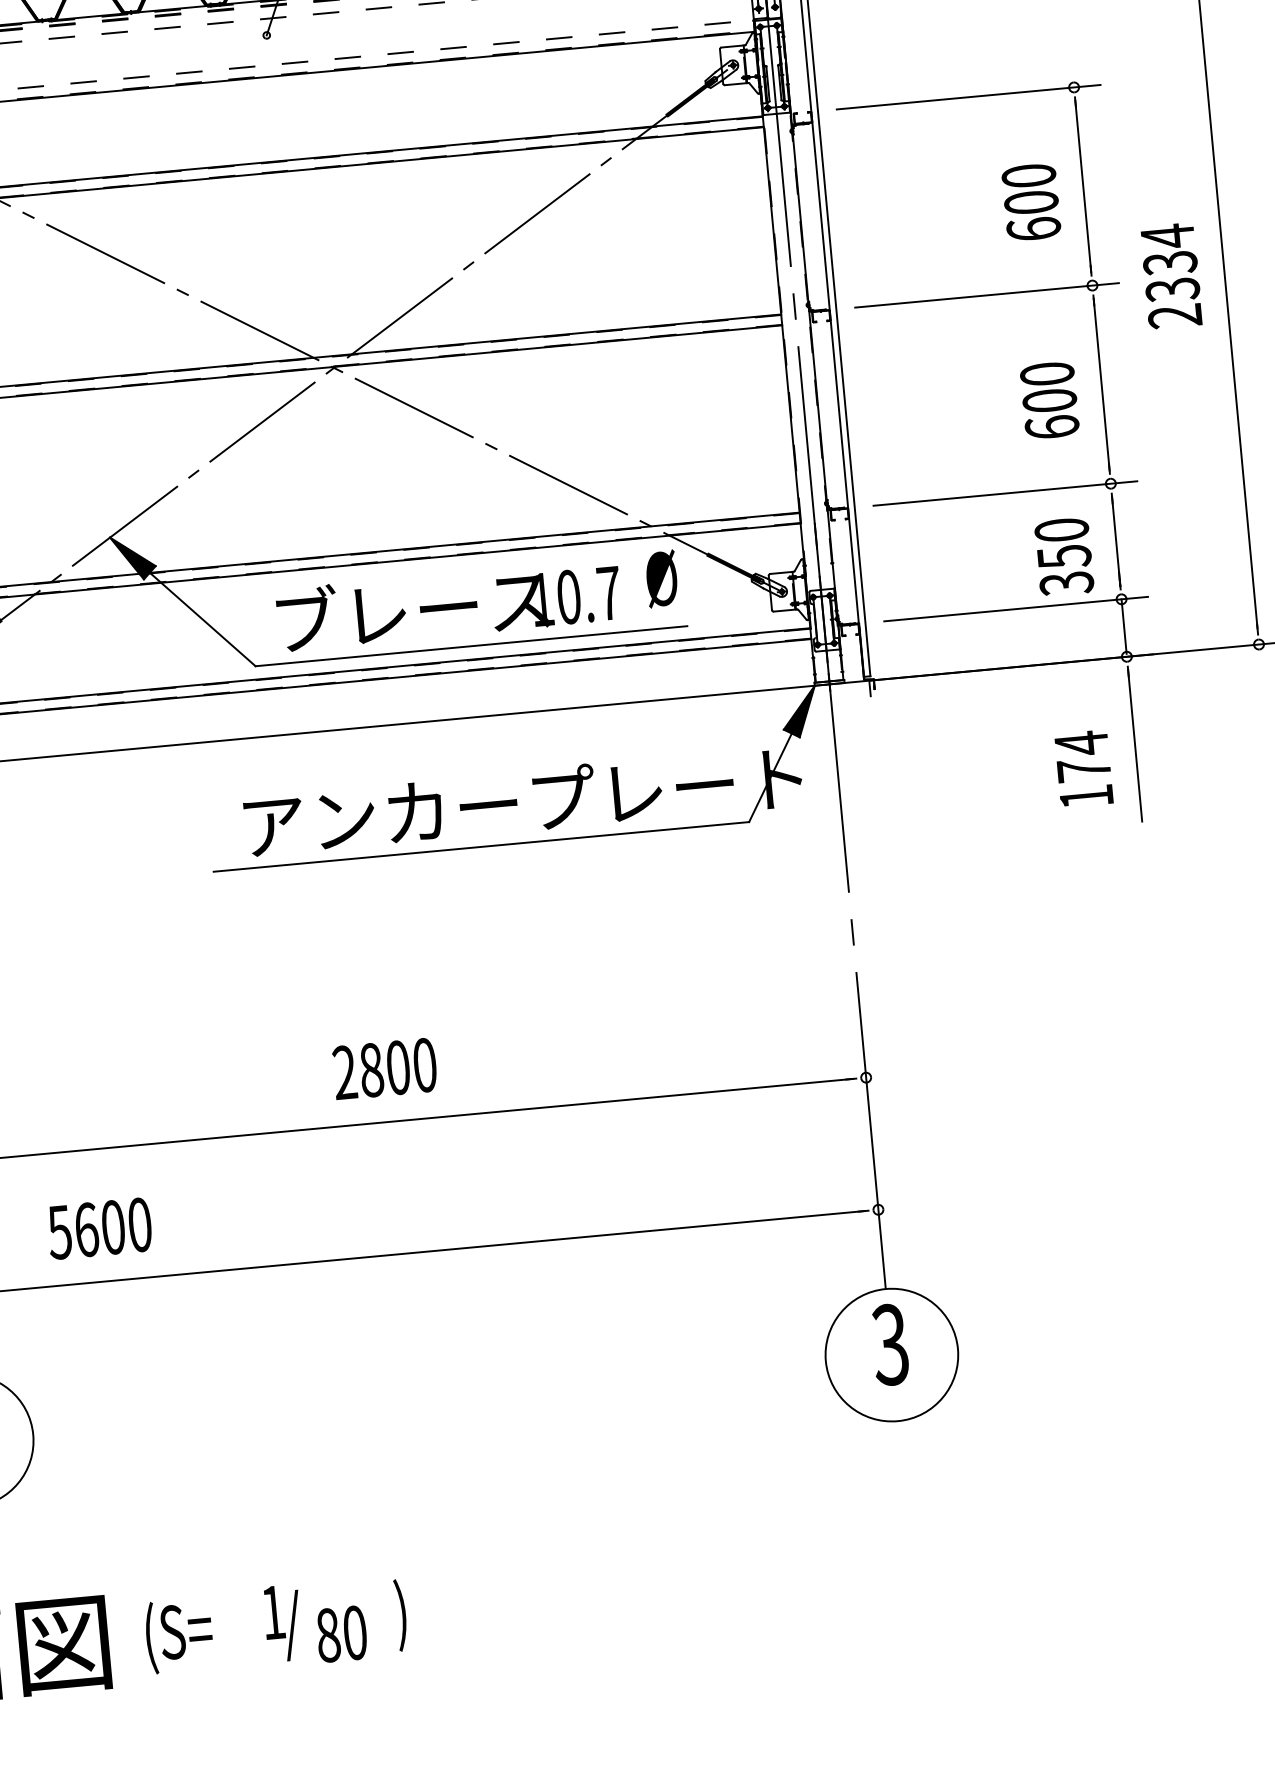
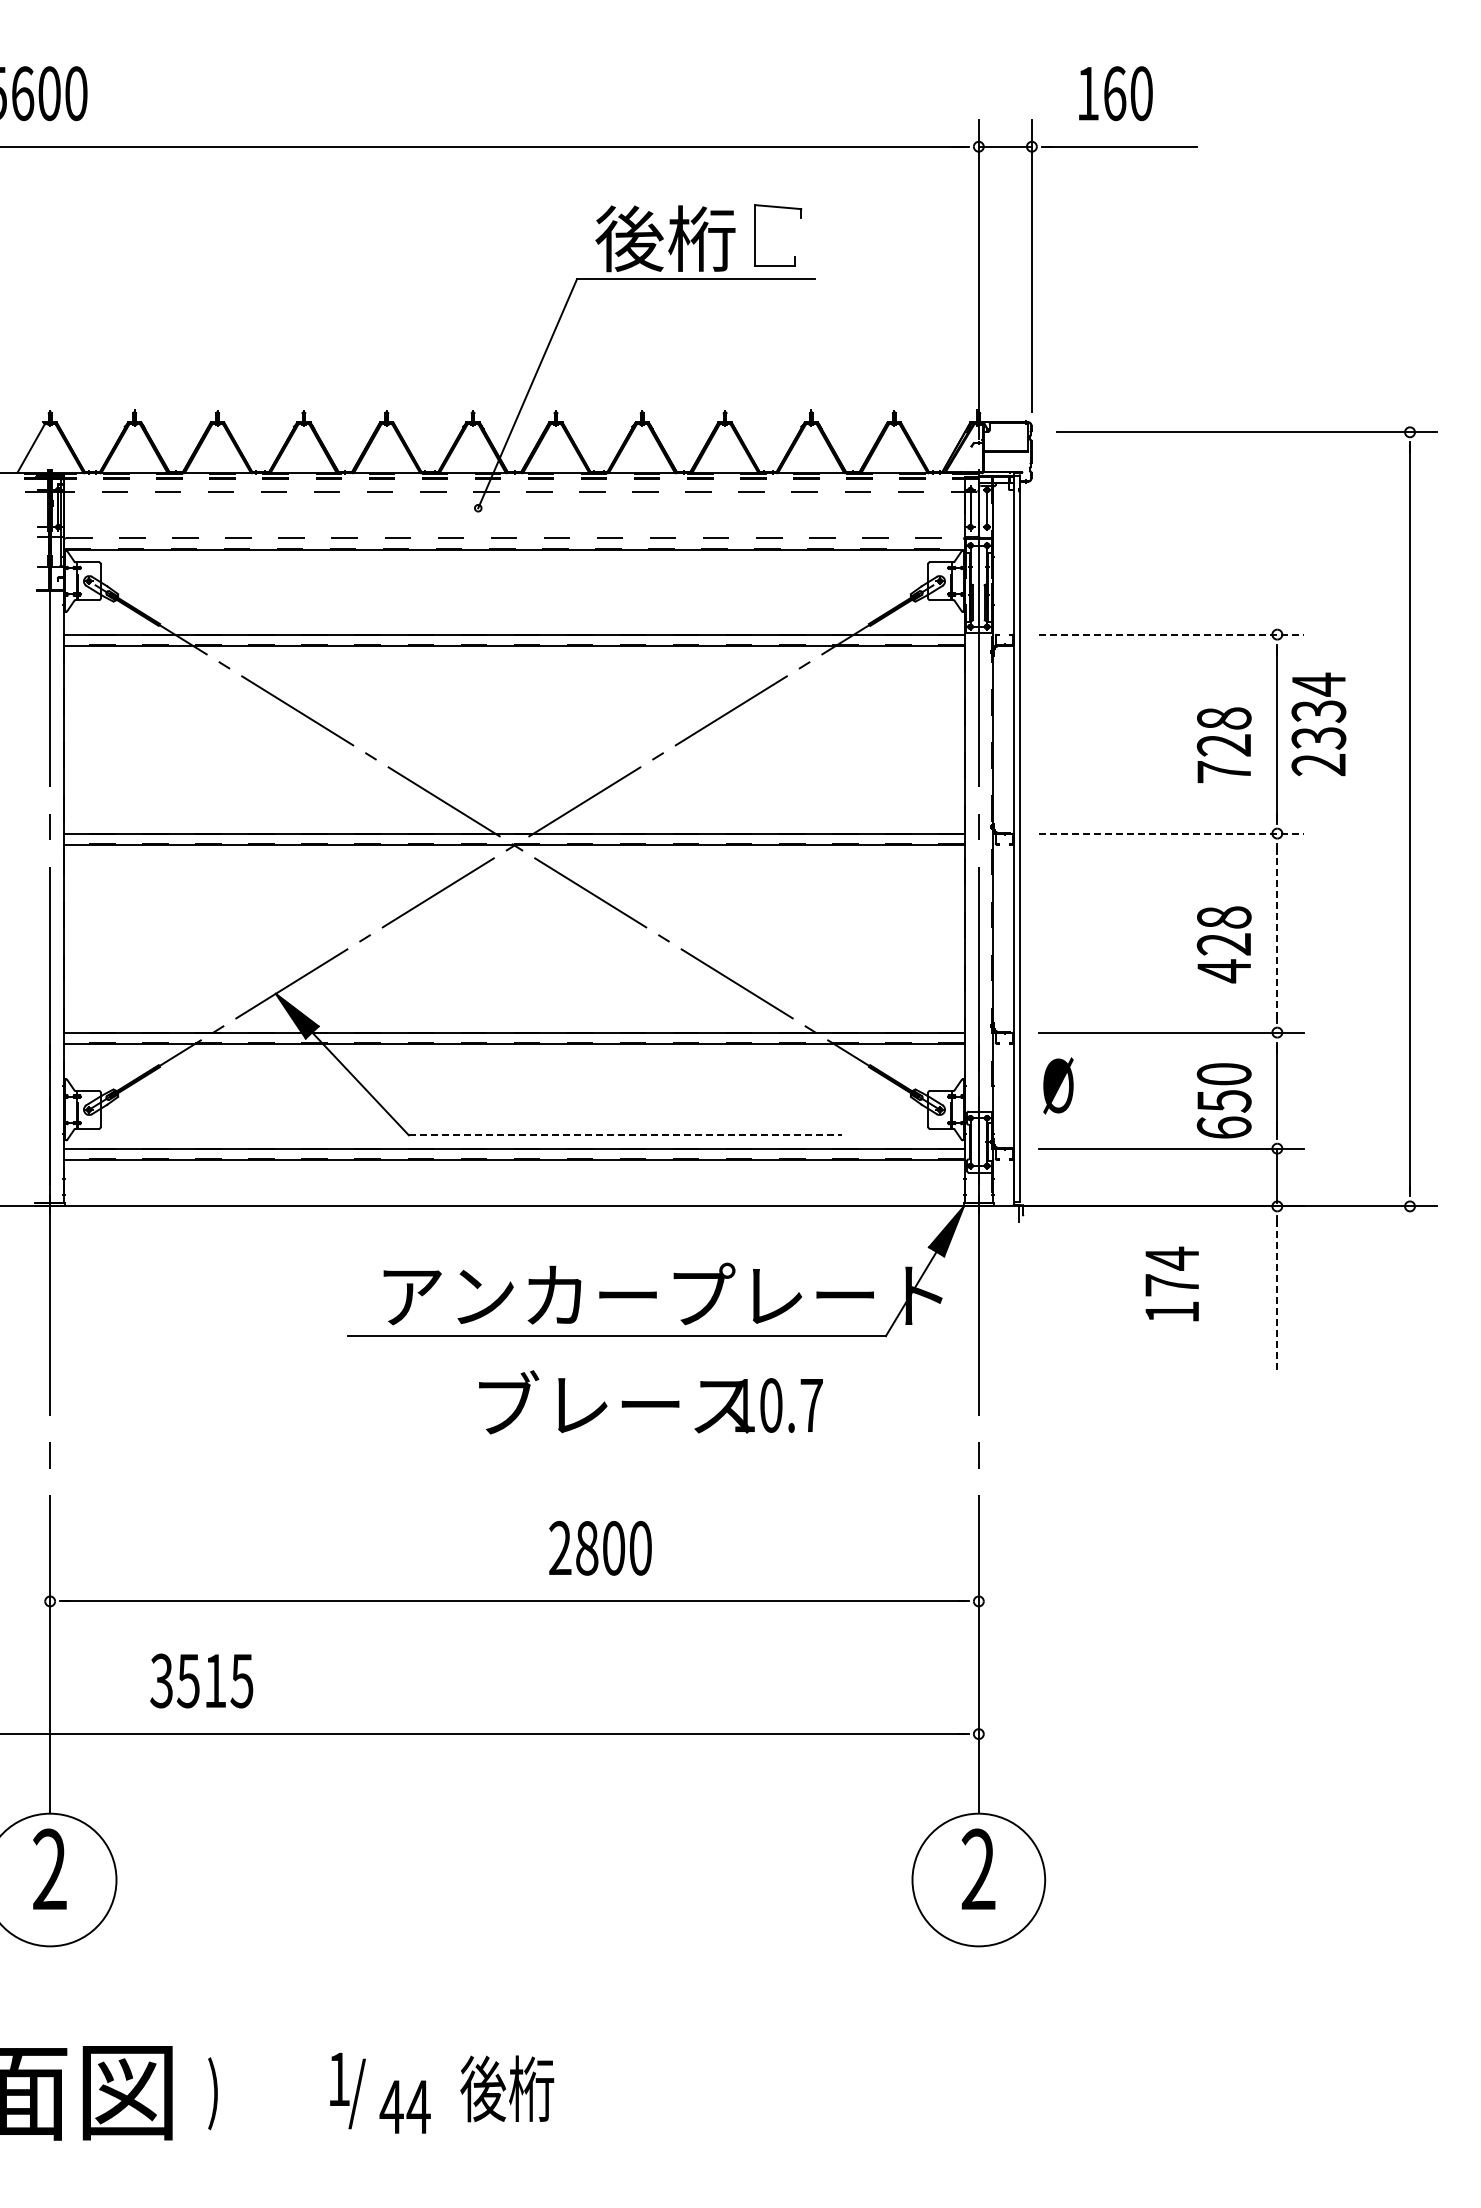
line: (968, 97) -> (1171, 634), solid -> dashed
text: (1030, 202) -> (1223, 745), 600 -> 728
text: (1171, 276) -> (1318, 724), moved
line: (987, 295) -> (1171, 833), solid -> dashed
line: (1101, 385) -> (1277, 933), solid -> dashed
text: (1049, 400) -> (1223, 944), 600 -> 428
text: (661, 578) -> (1058, 1085), moved
text: (1066, 583) -> (1223, 1127), 350 -> 650
text: (448, 605) -> (650, 1402), moved
line: (471, 646) -> (625, 1135), solid -> dashed
line: (1135, 746) -> (1277, 1296), solid -> dashed
text: (1083, 768) -> (1171, 1283), moved
text: (384, 1069) -> (600, 1548), moved
text: (99, 1228) -> (201, 1680), 5600 -> 3515
text: (890, 1344) -> (978, 1869), 3 -> 2
text: (442, 1610) -> (507, 2092), ) -> 後桁
text: (340, 1633) -> (404, 2106), 80 -> 44
text: (178, 1635) -> (242, 2093), (S= -> )

